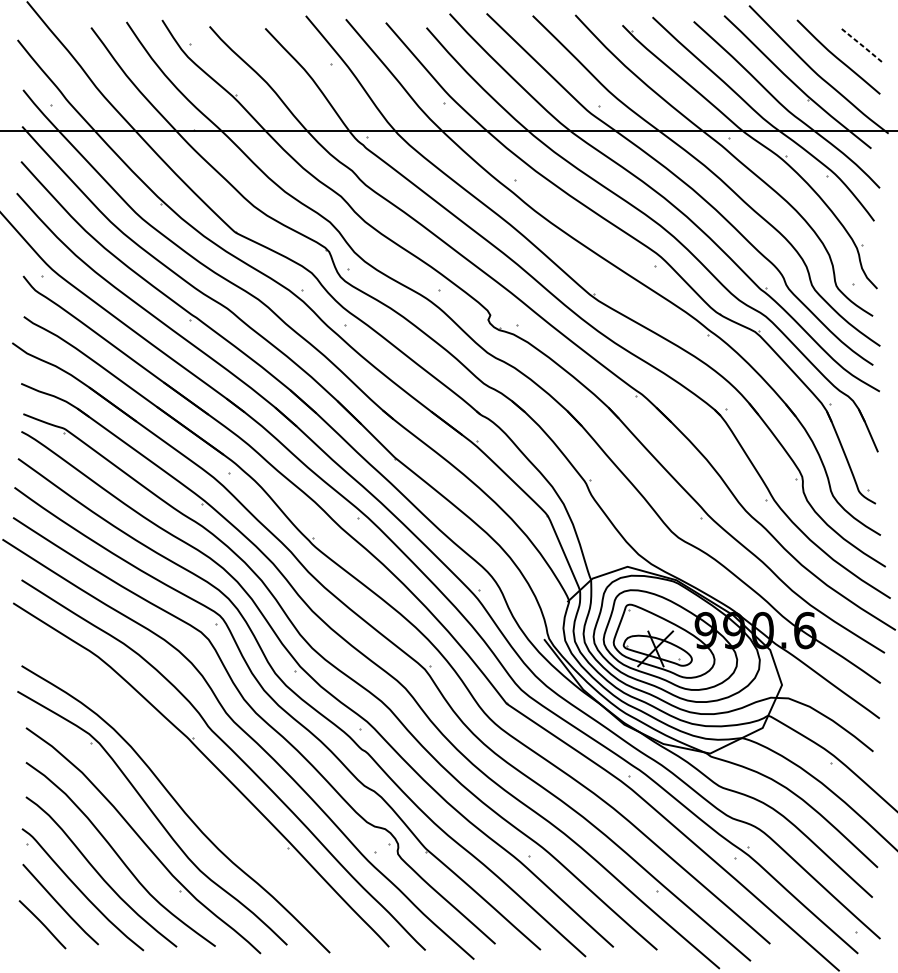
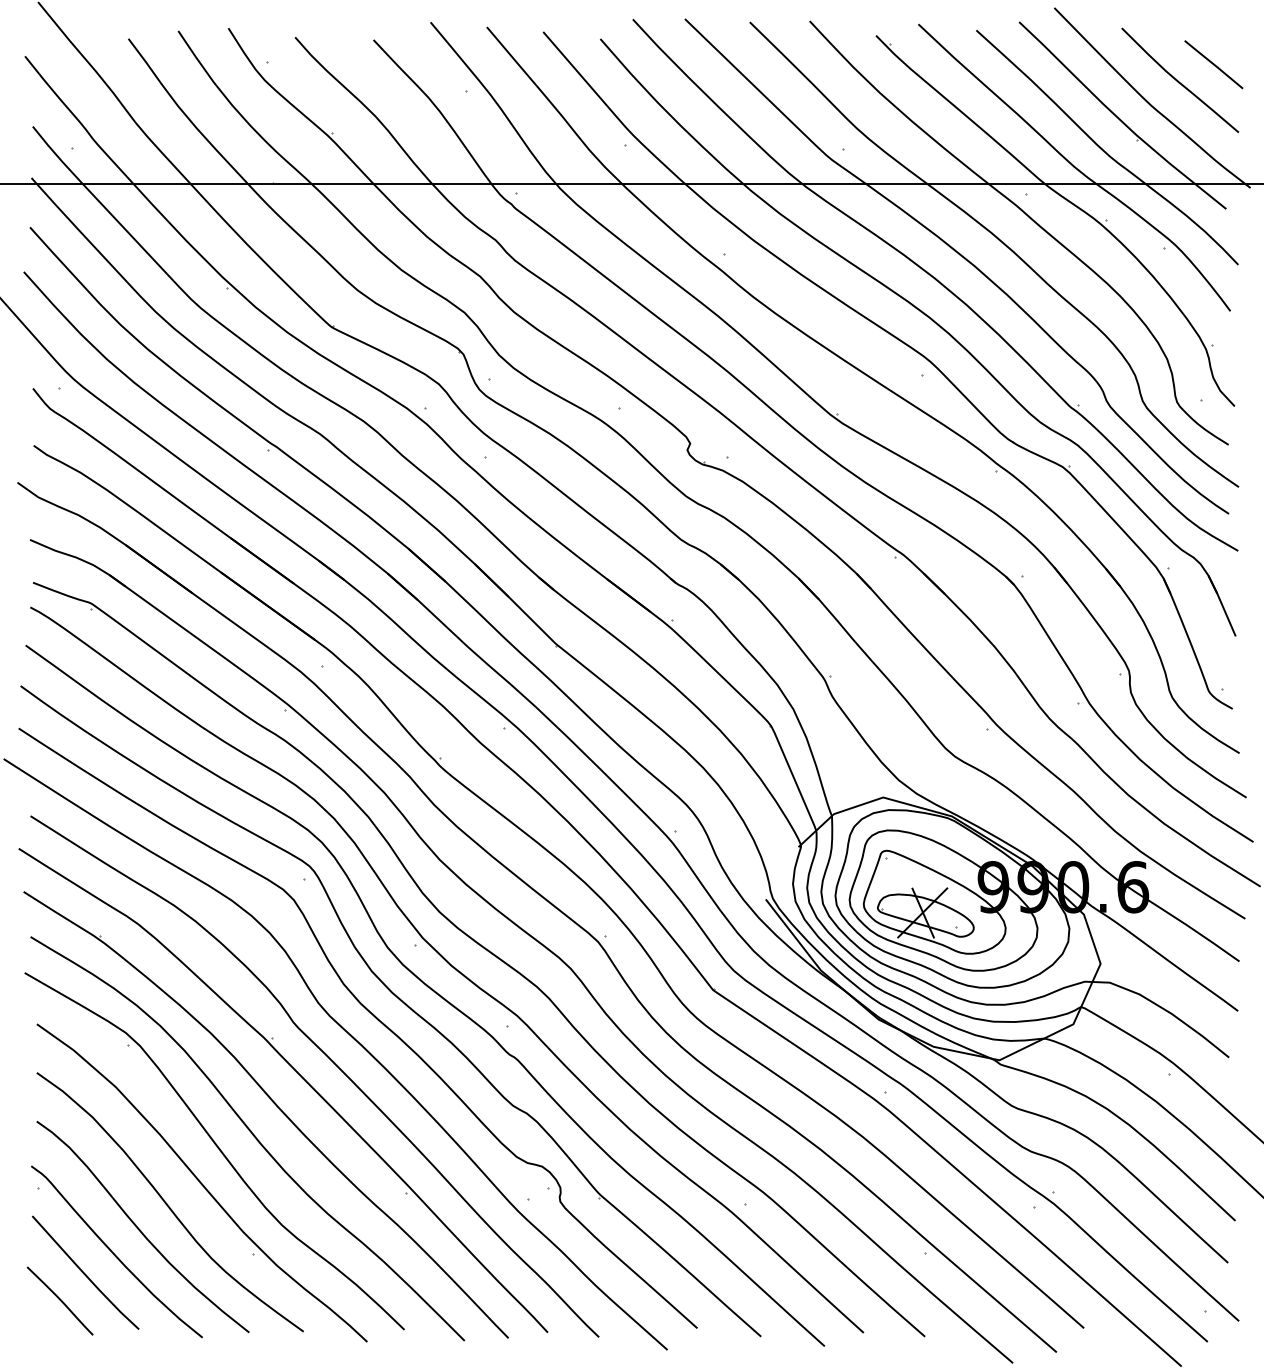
line: (862, 45) -> (1214, 64), dashed -> solid
part: (194, 784) -> (274, 1104), added

